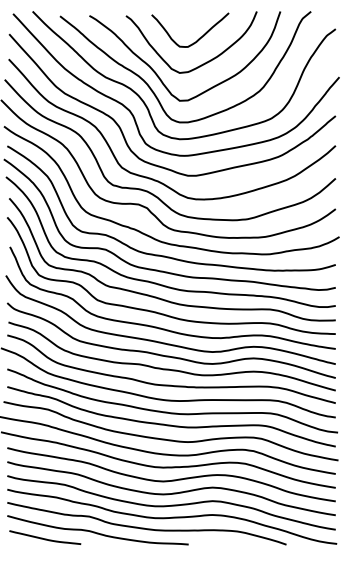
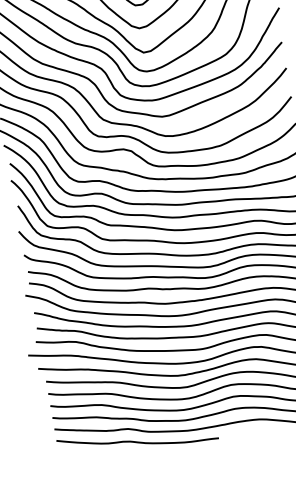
curve: (45, 538) -> (93, 454), removed

